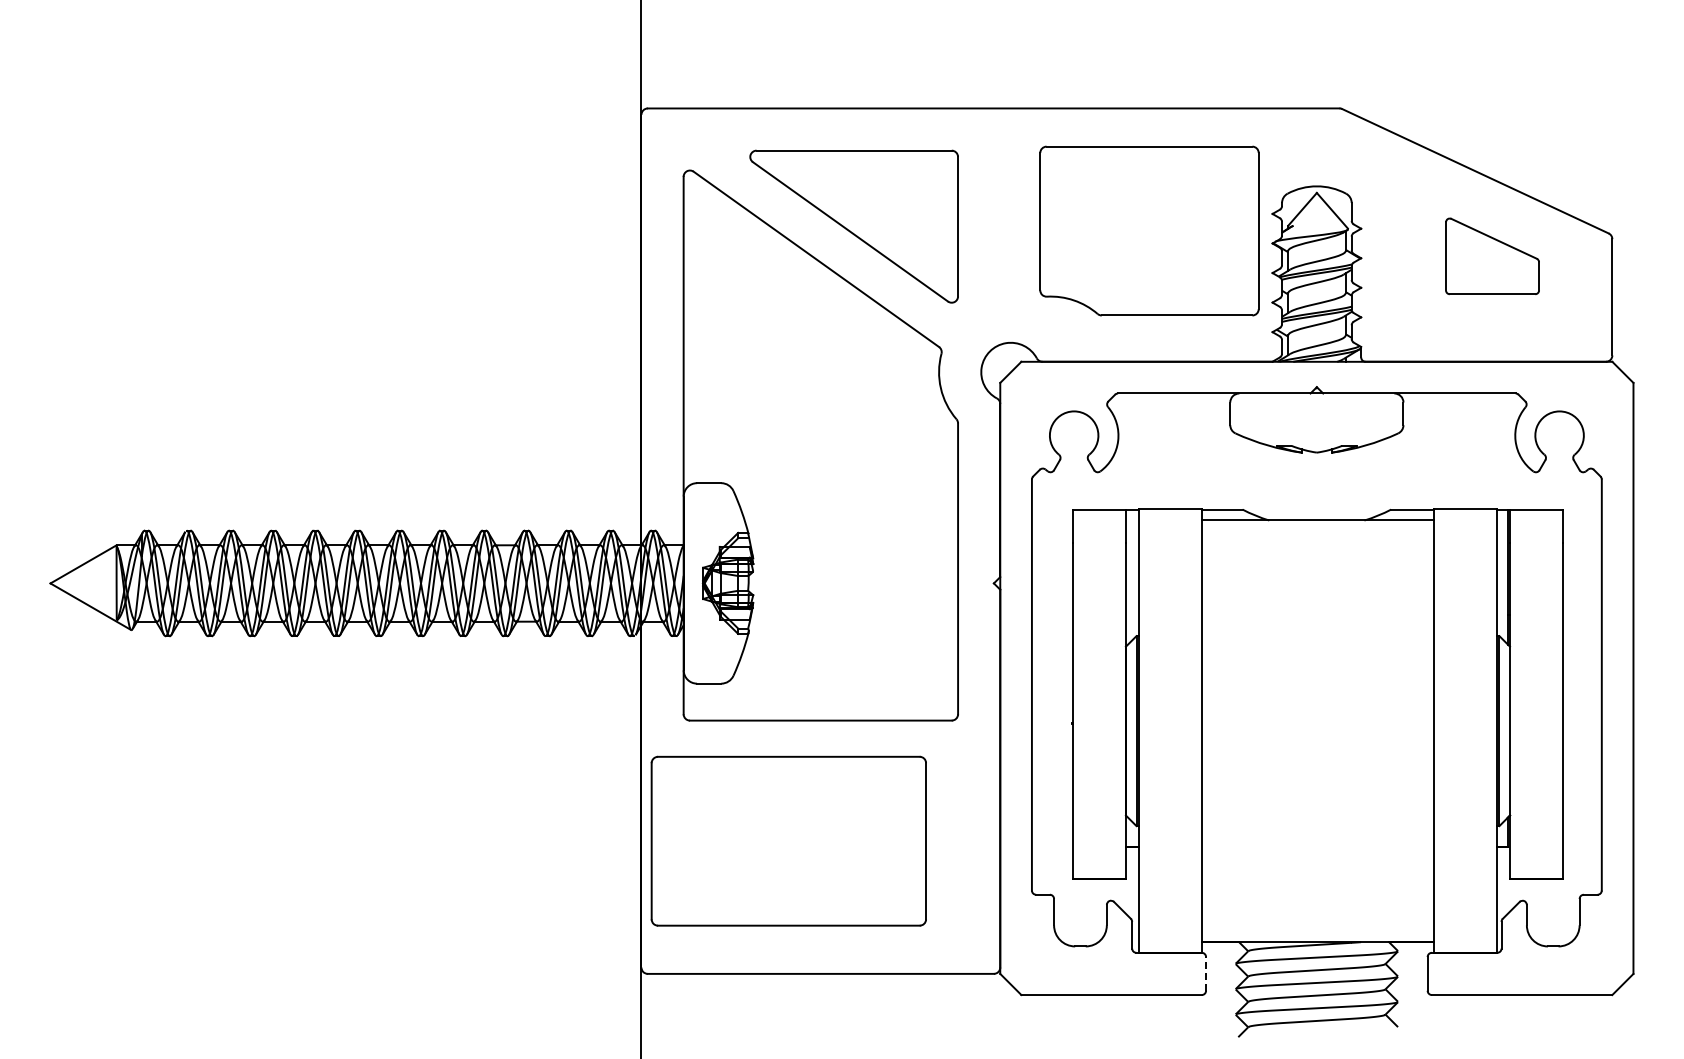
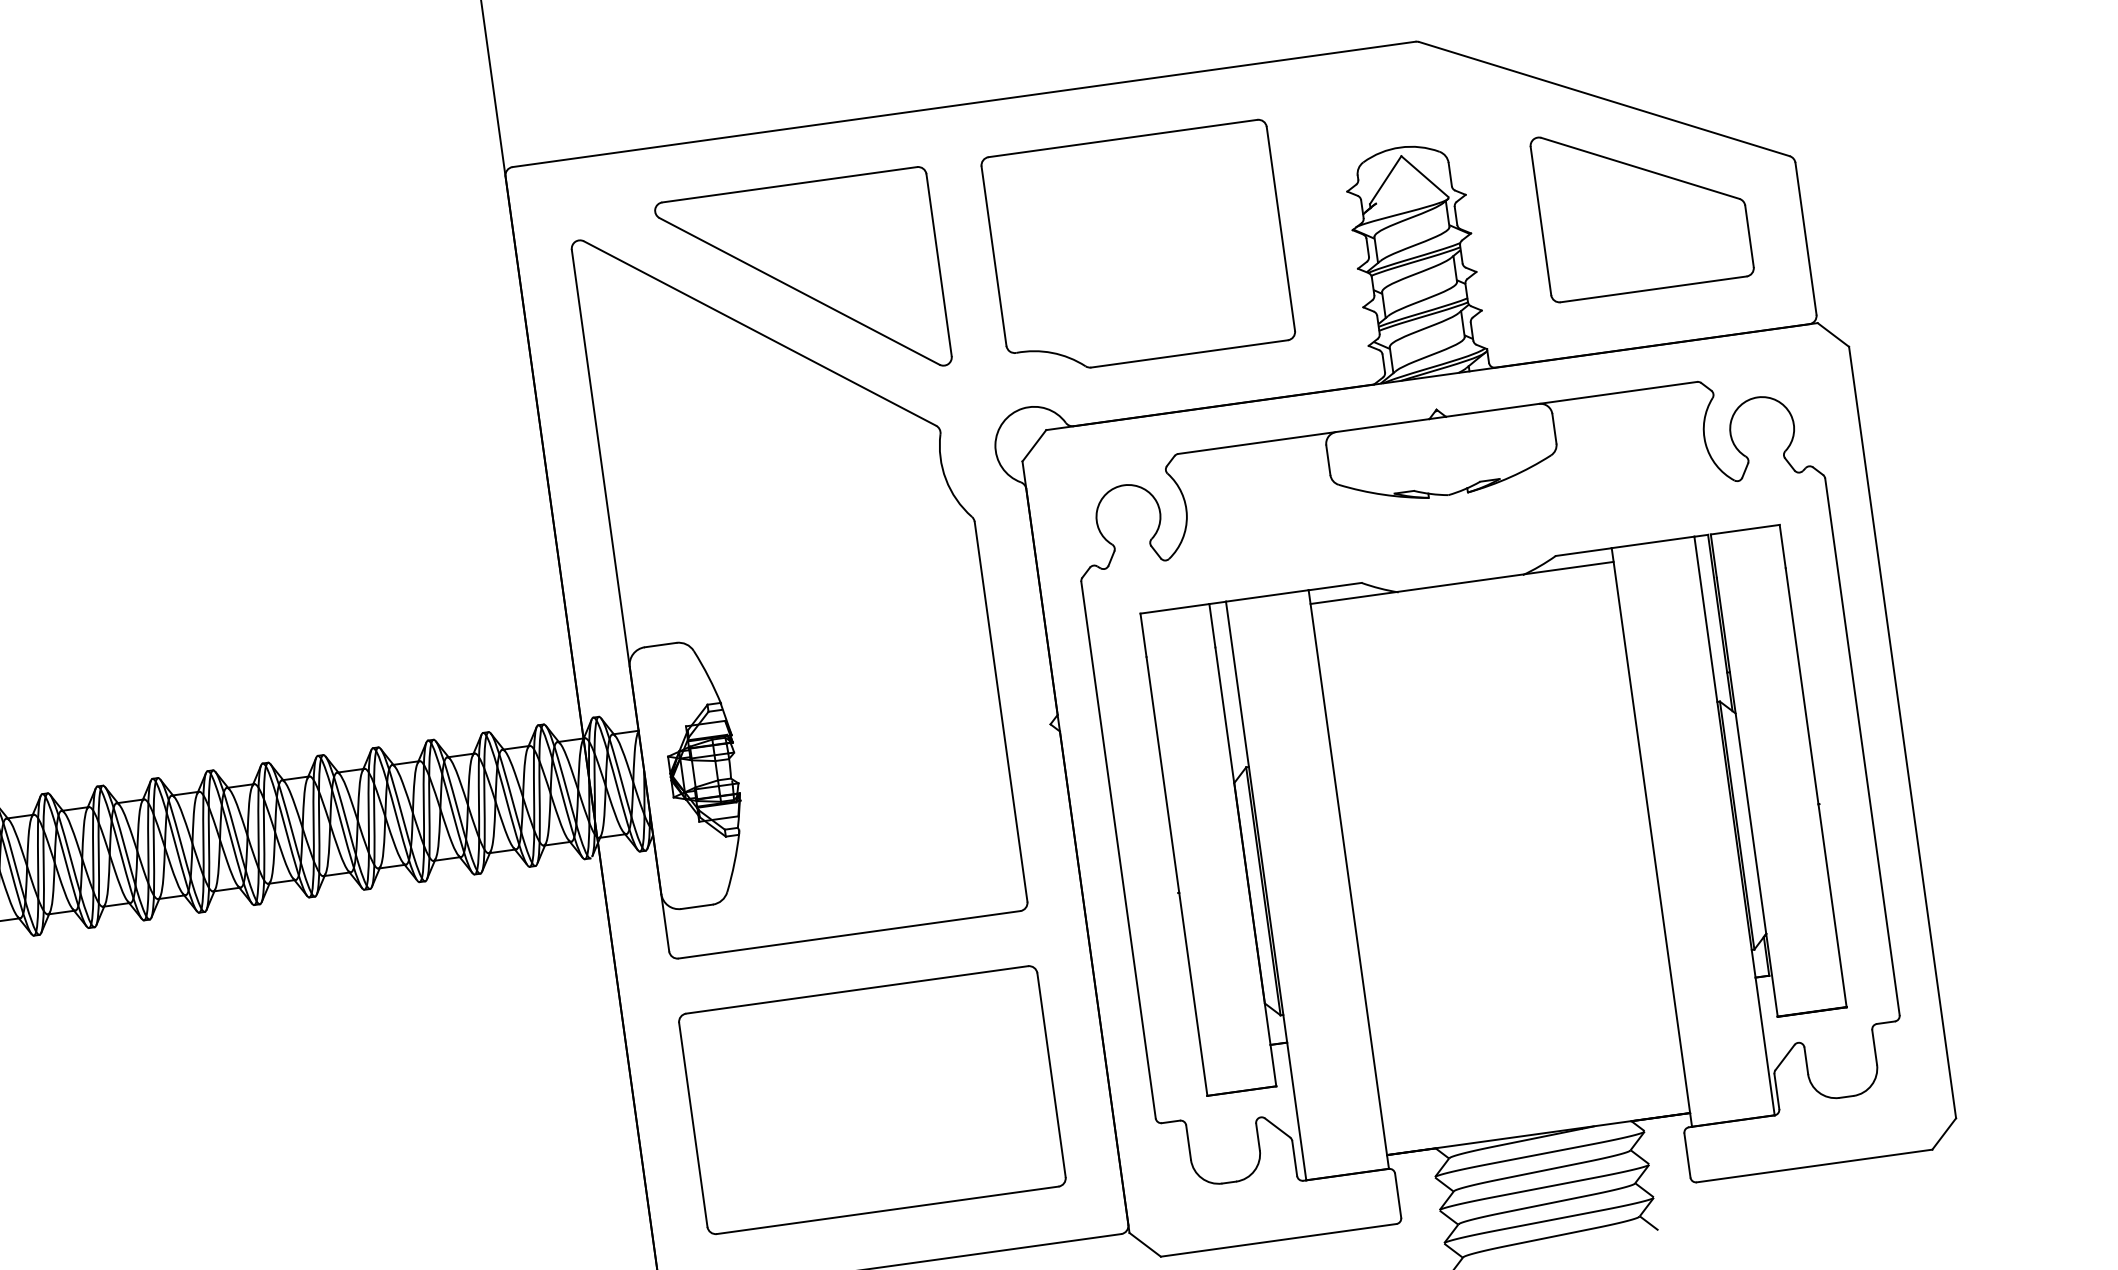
part: (1149, 230) -> (1138, 247), moved
part: (1492, 256) -> (1642, 207), size x1.67
part: (788, 840) -> (871, 1099), moved
line: (1206, 973) -> (1398, 1195), dashed -> solid

